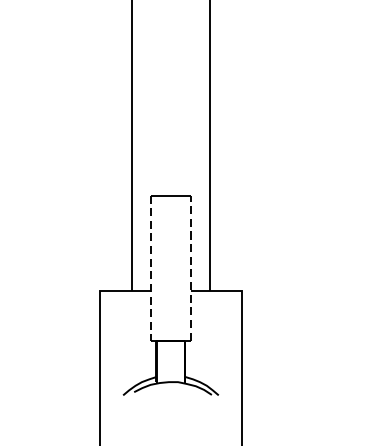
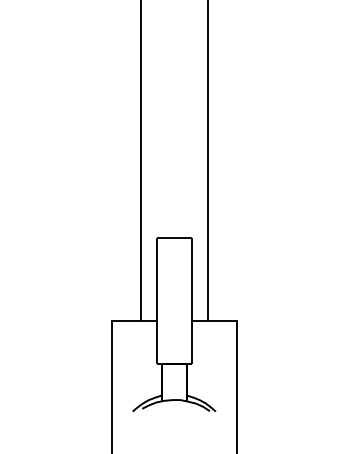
line: (190, 267) -> (191, 300), dashed -> solid
line: (150, 268) -> (156, 301), dashed -> solid

